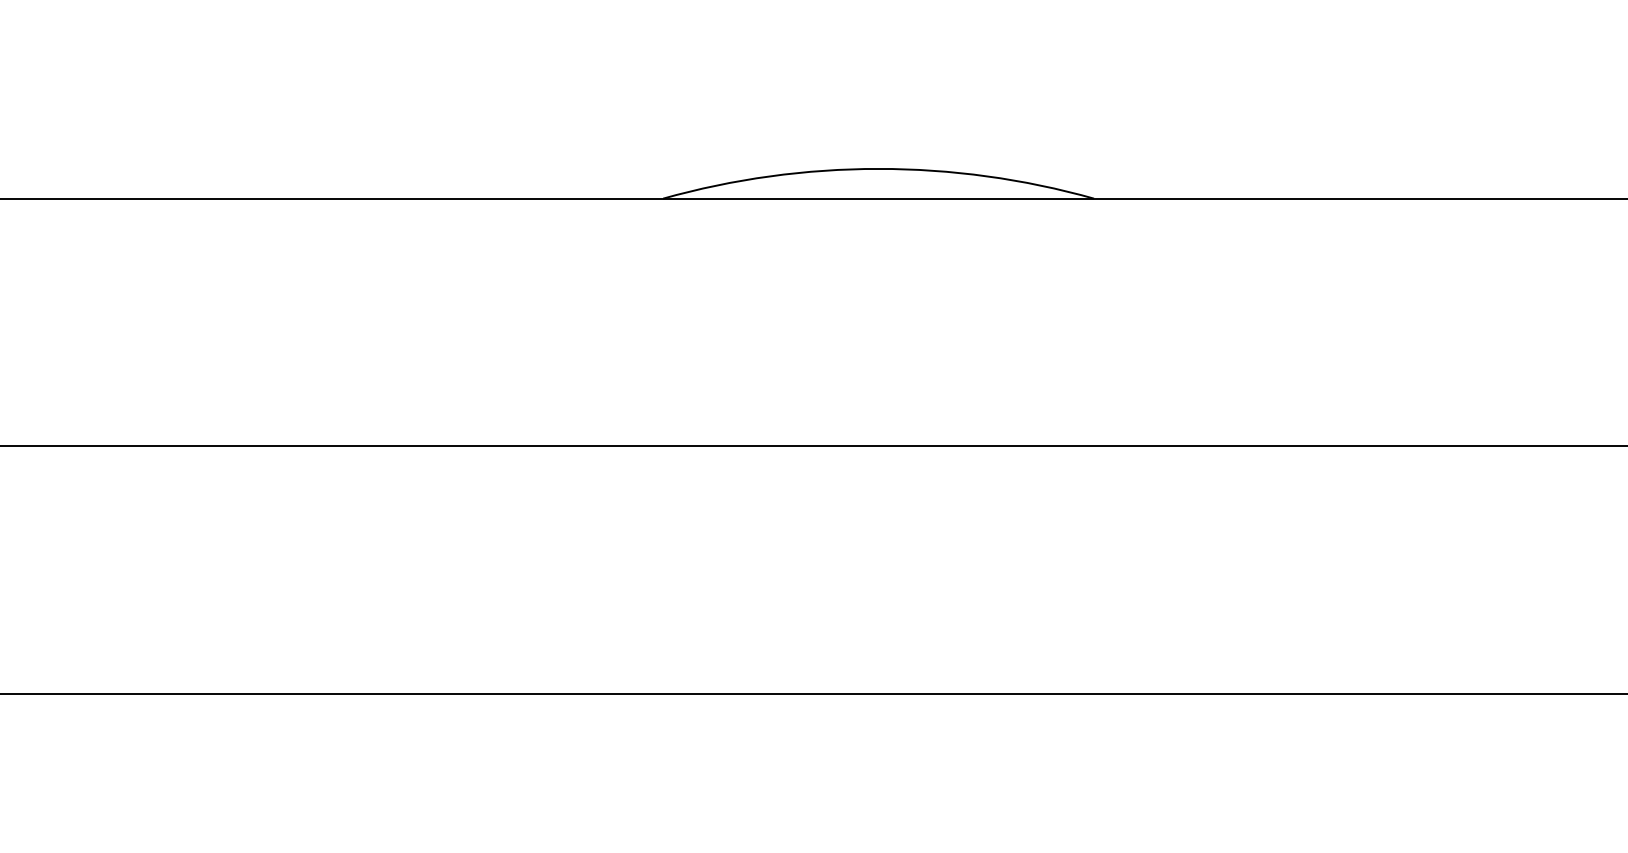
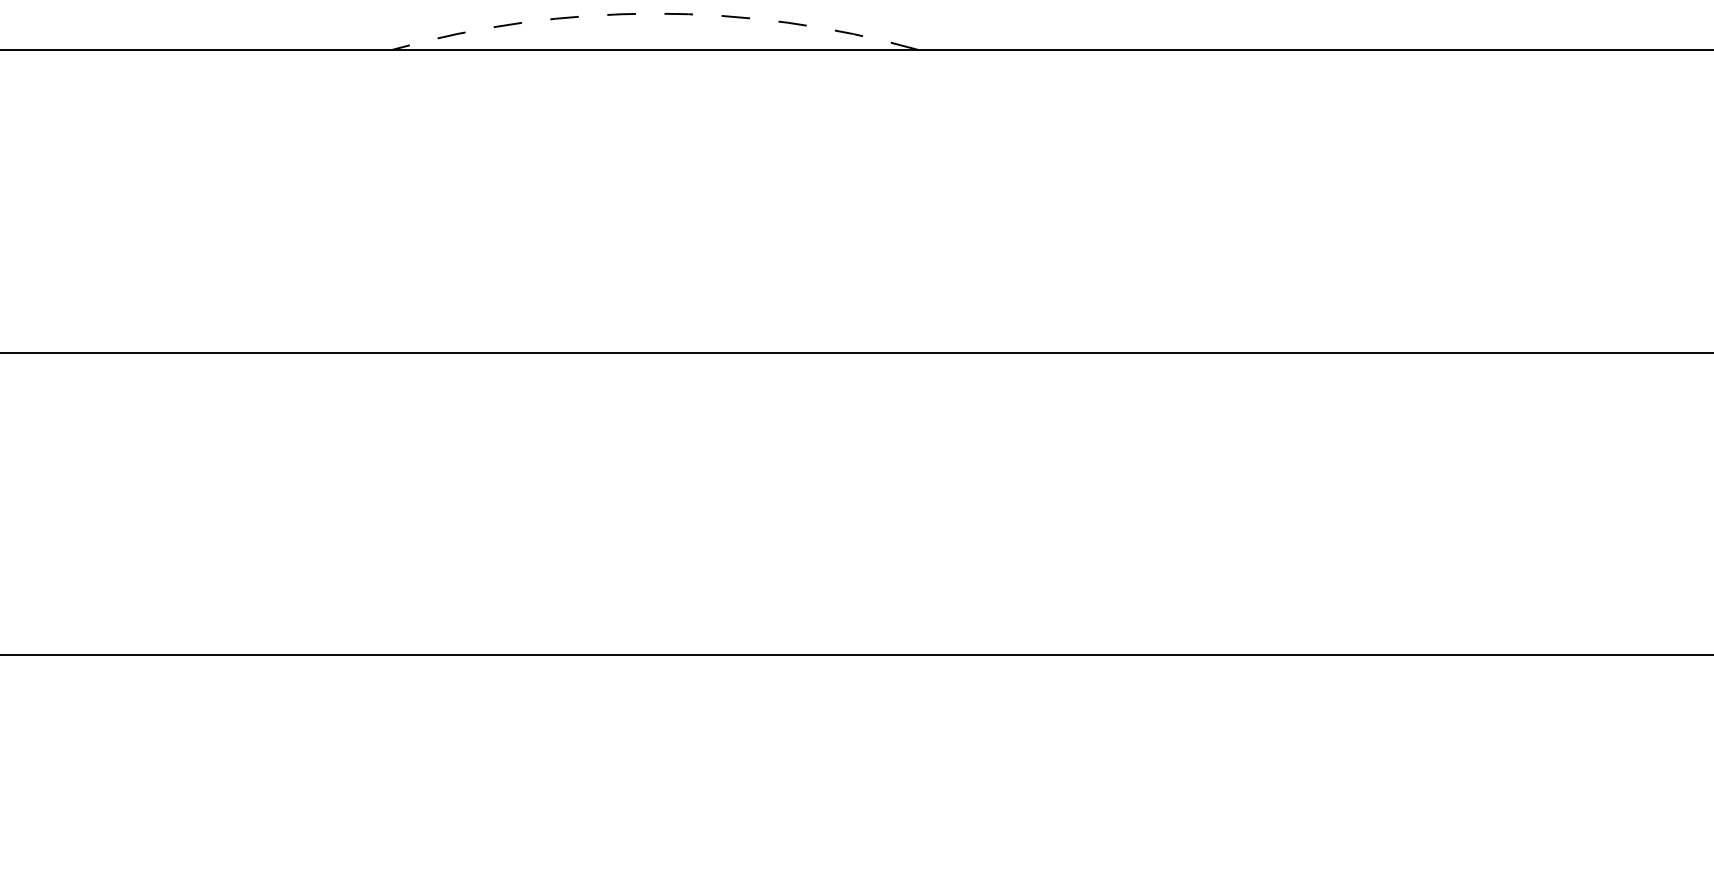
arc: (878, 168) -> (655, 13), solid -> dashed

